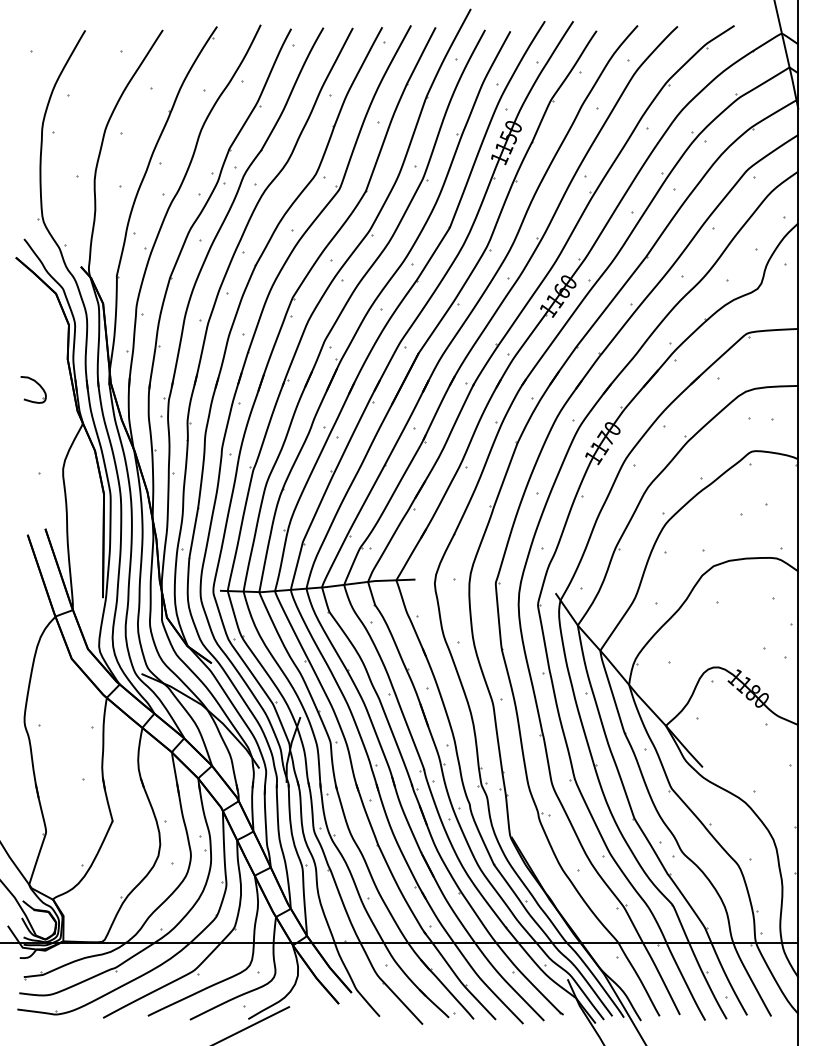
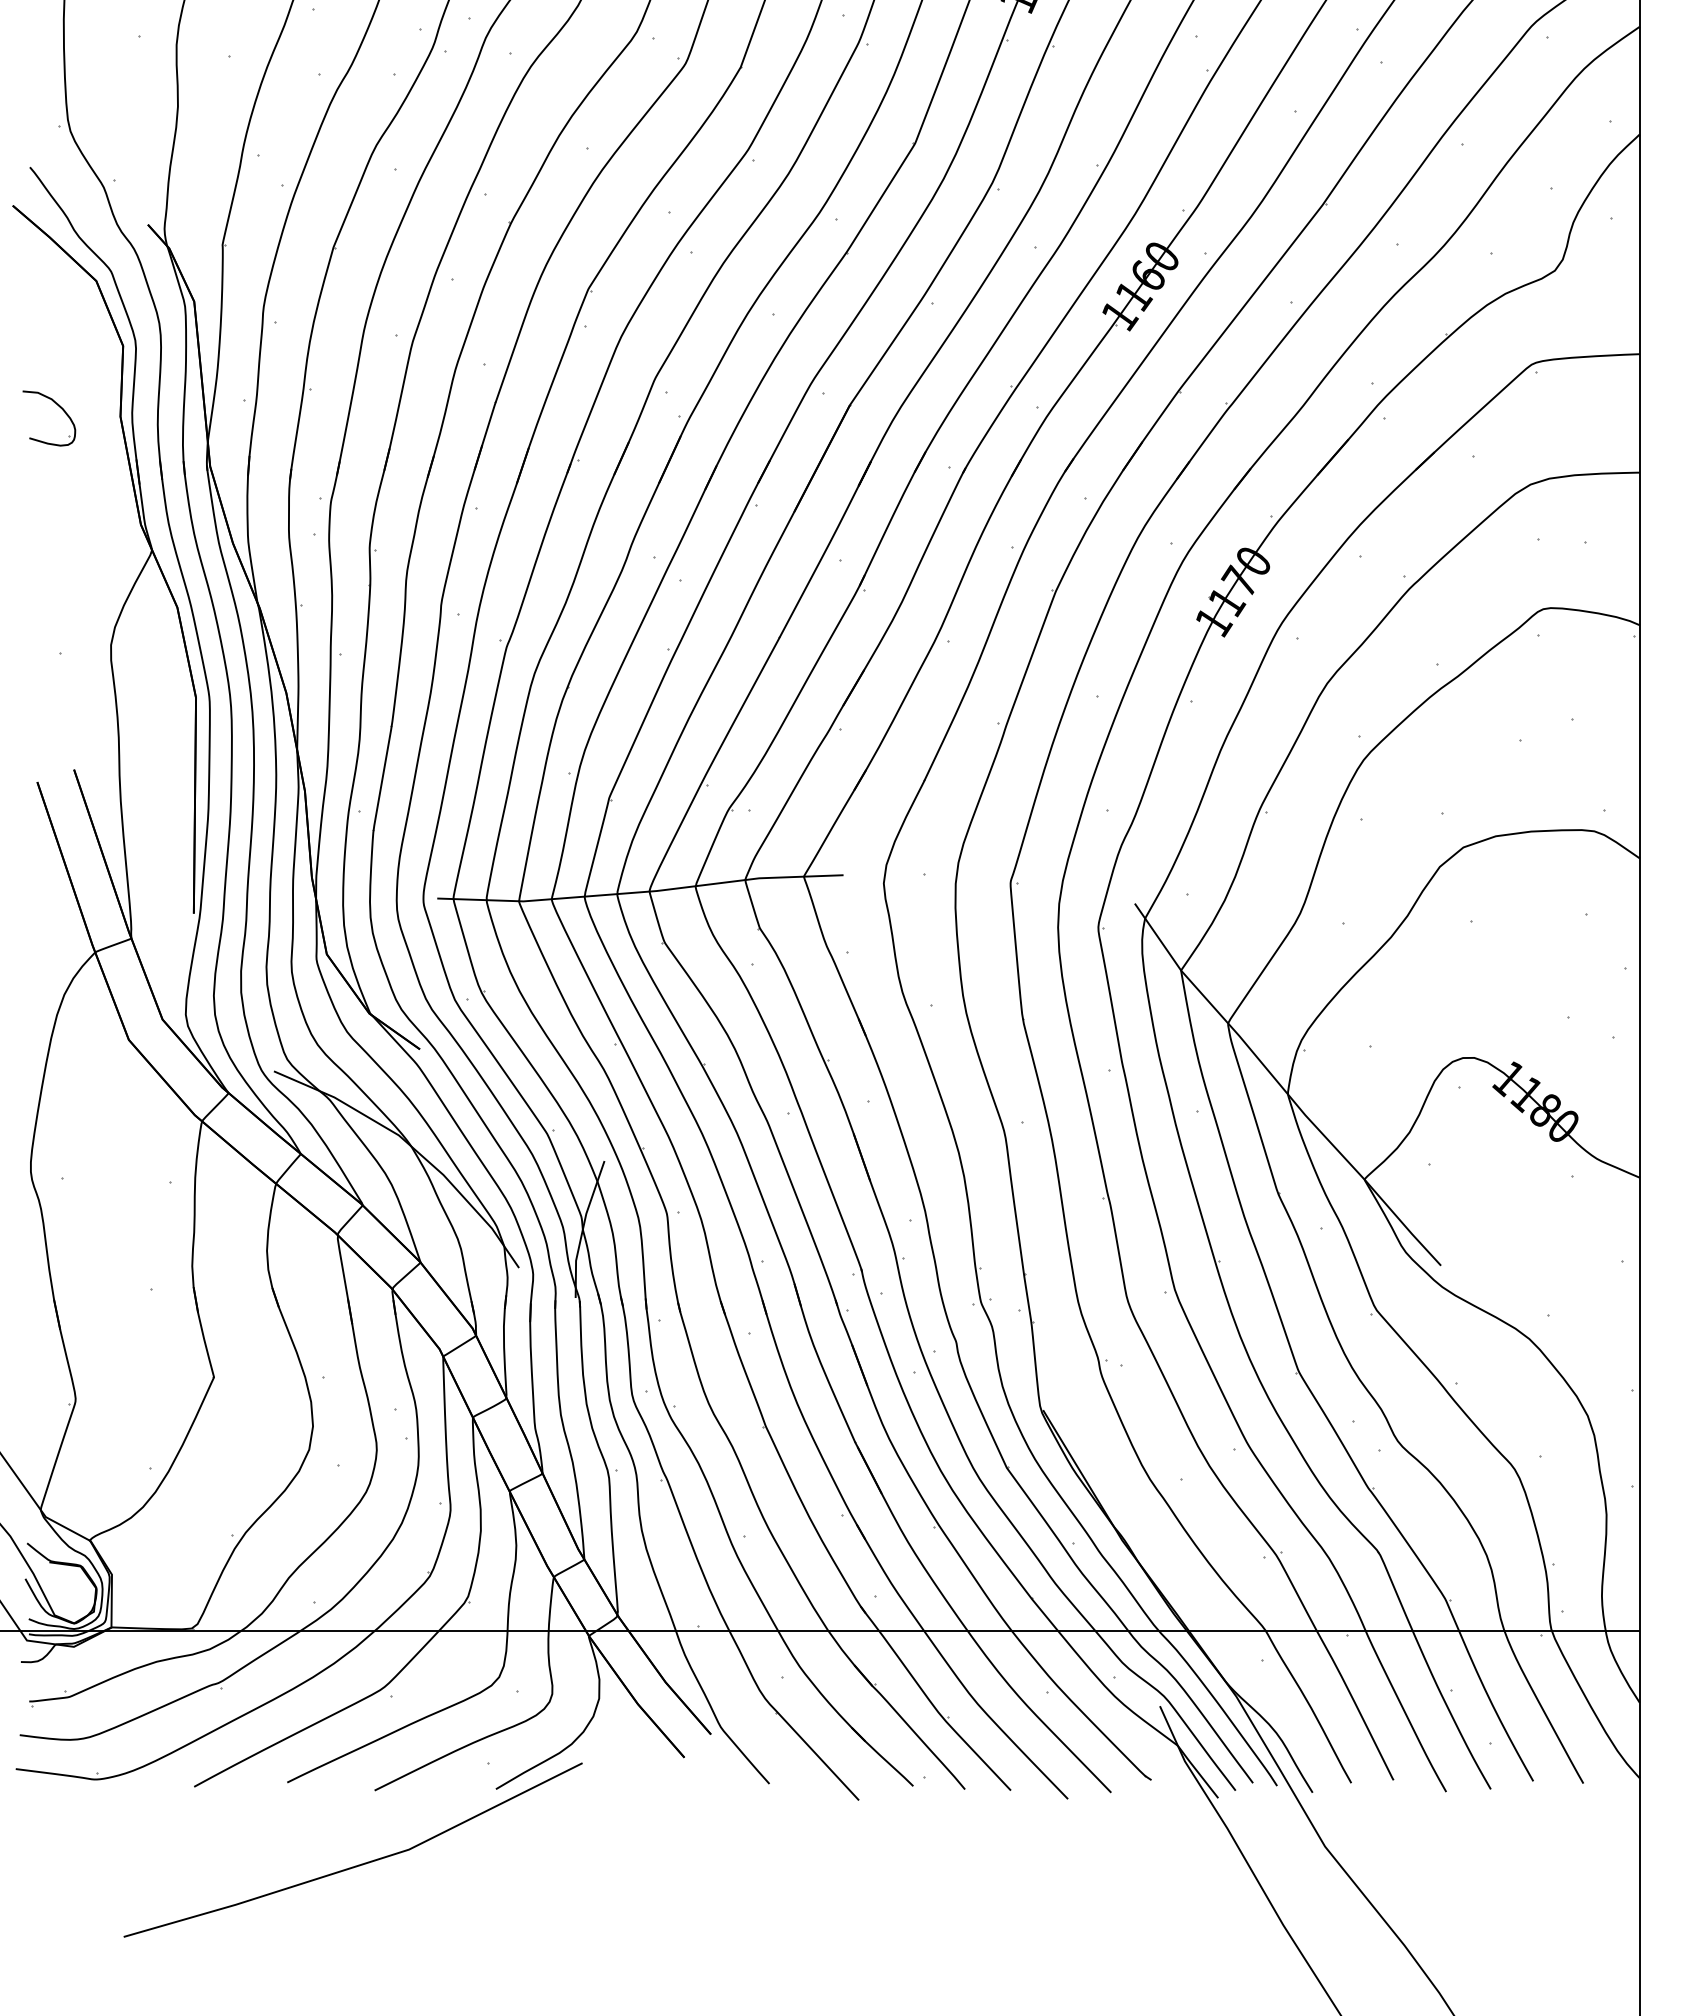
part: (37, 384) -> (57, 407), moved

